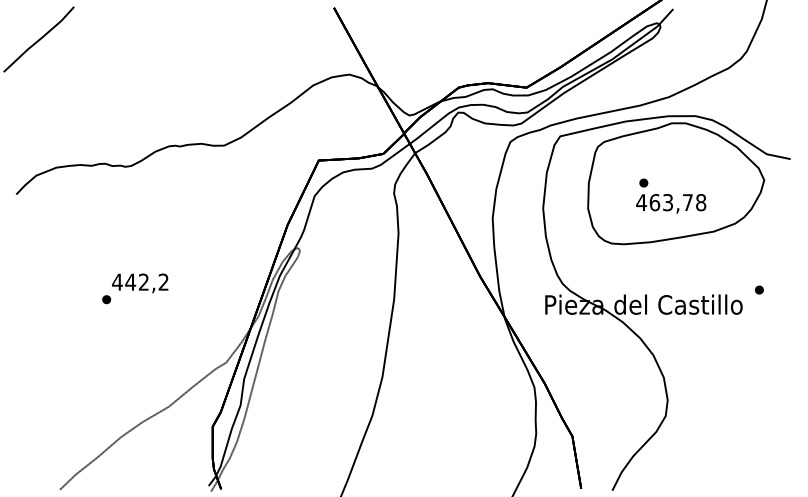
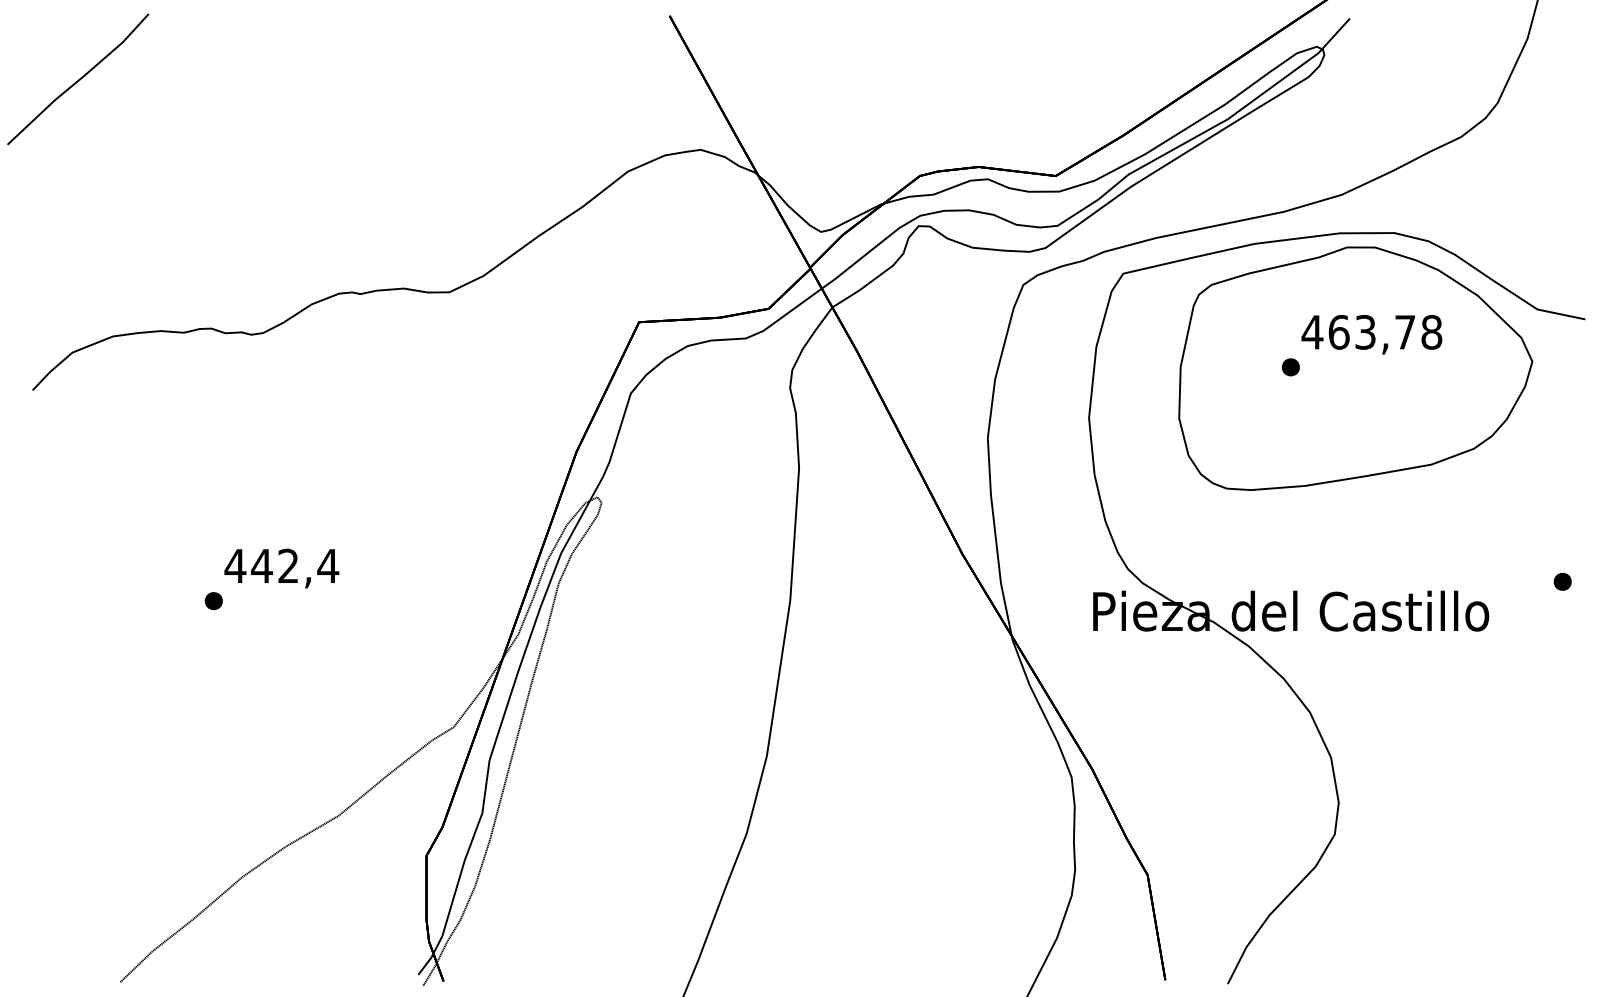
text: (671, 203) -> (1372, 334), moved
text: (163, 281) -> (327, 564), 442,2 -> 442,4
part: (759, 289) -> (1562, 580), moved

